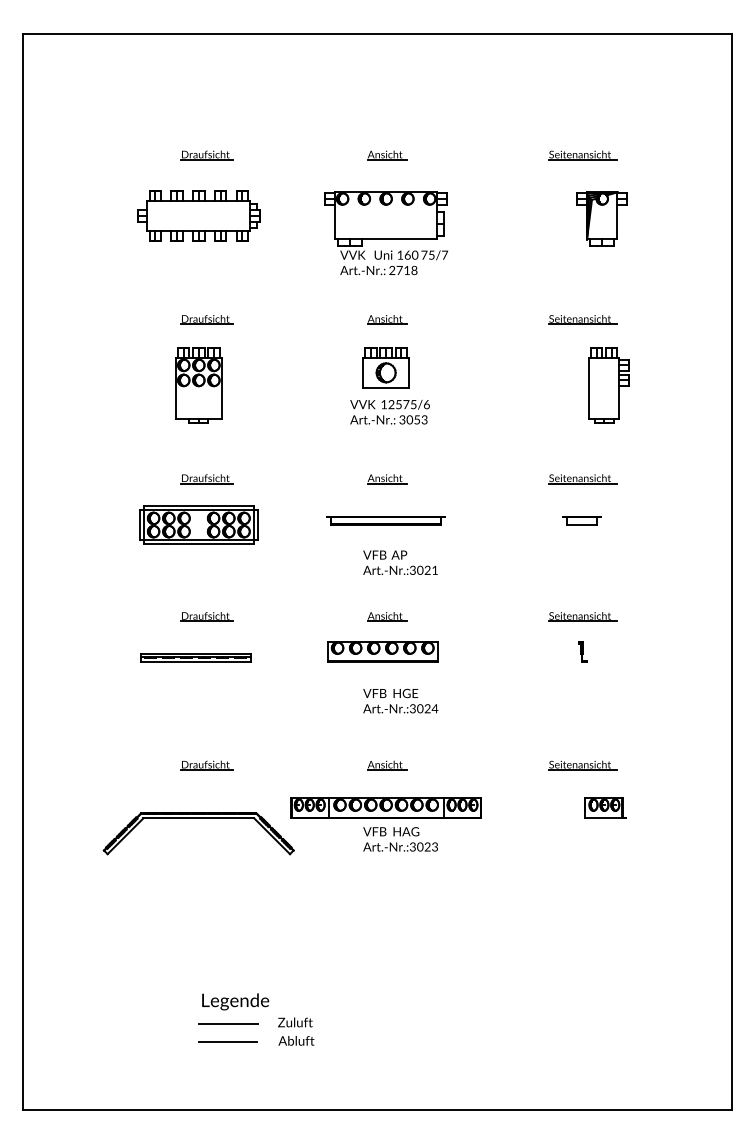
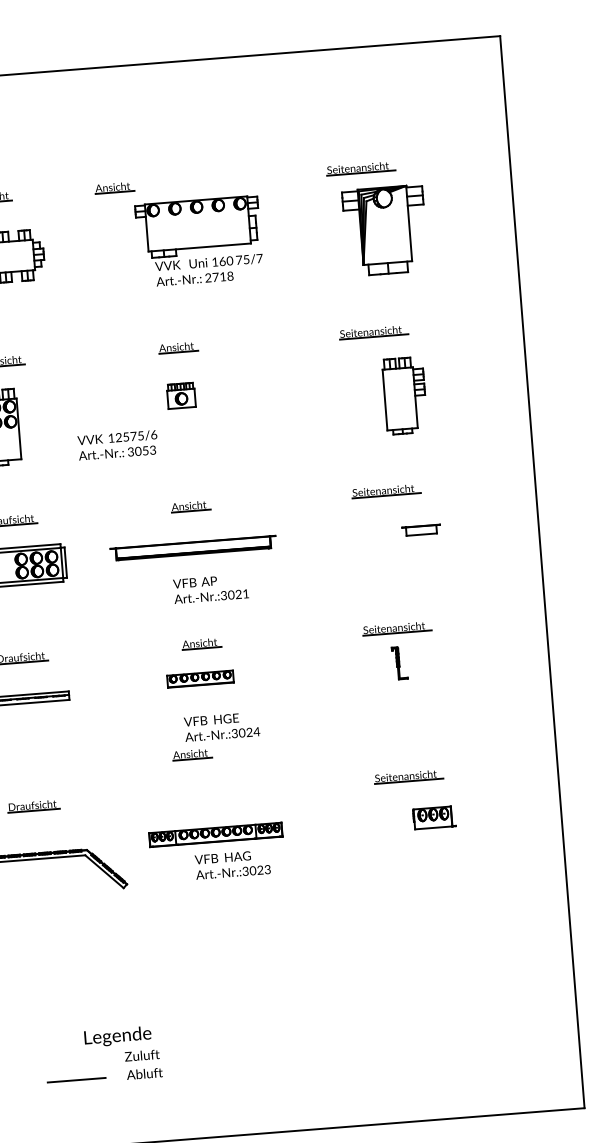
part: (387, 155) -> (115, 188), moved
part: (601, 218) -> (384, 230), size x1.6
part: (385, 233) -> (198, 241), moved
part: (385, 367) -> (180, 395), size x0.6
text: (389, 411) -> (117, 444), moved
part: (385, 520) -> (192, 548), size x1.4
part: (581, 520) -> (420, 530), moved
part: (382, 651) -> (199, 678), size x0.6
part: (582, 651) -> (399, 663), size x1.6
part: (387, 765) -> (192, 754), moved
part: (385, 807) -> (215, 834), size x0.7
text: (235, 1001) -> (117, 1036), moved
line: (228, 1024) -> (75, 1062), removed

